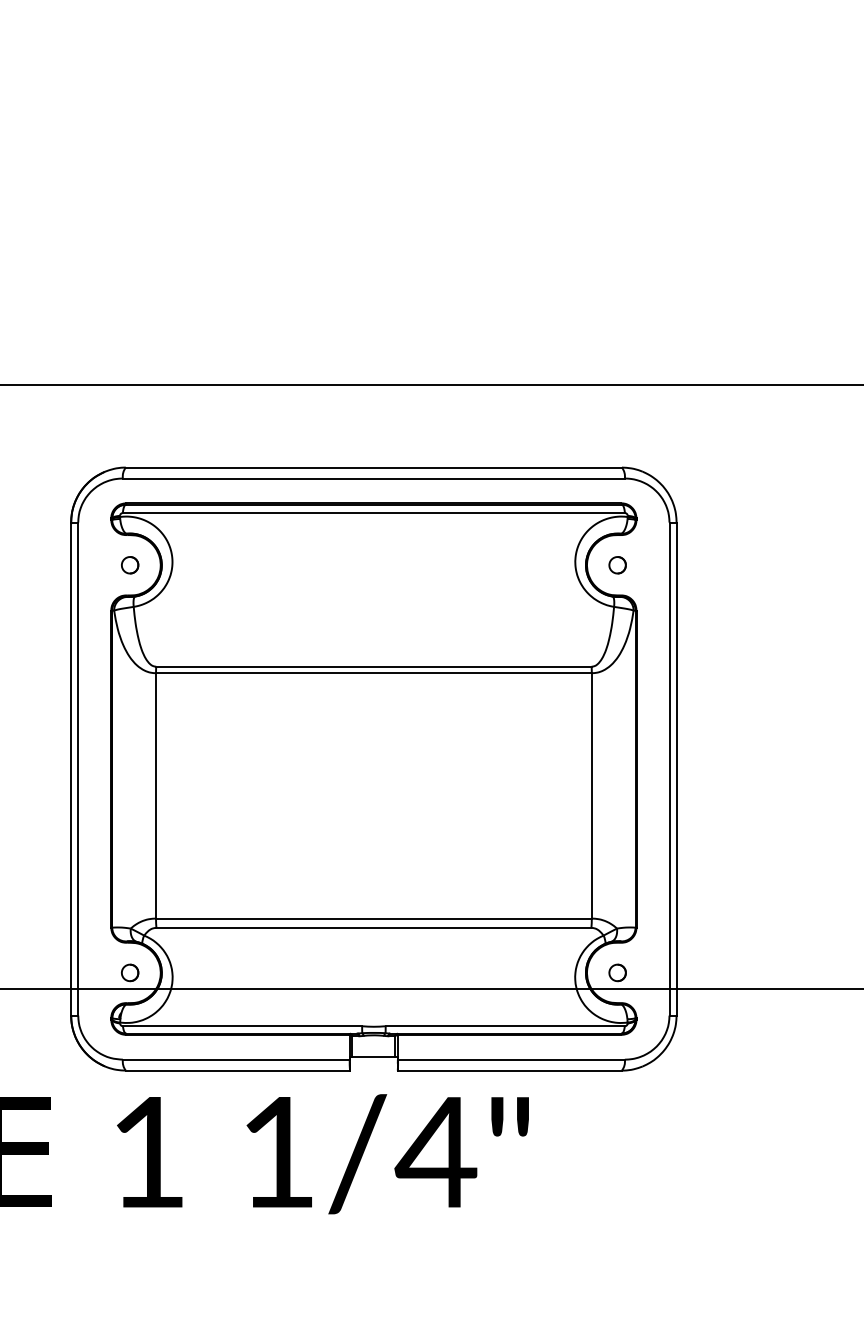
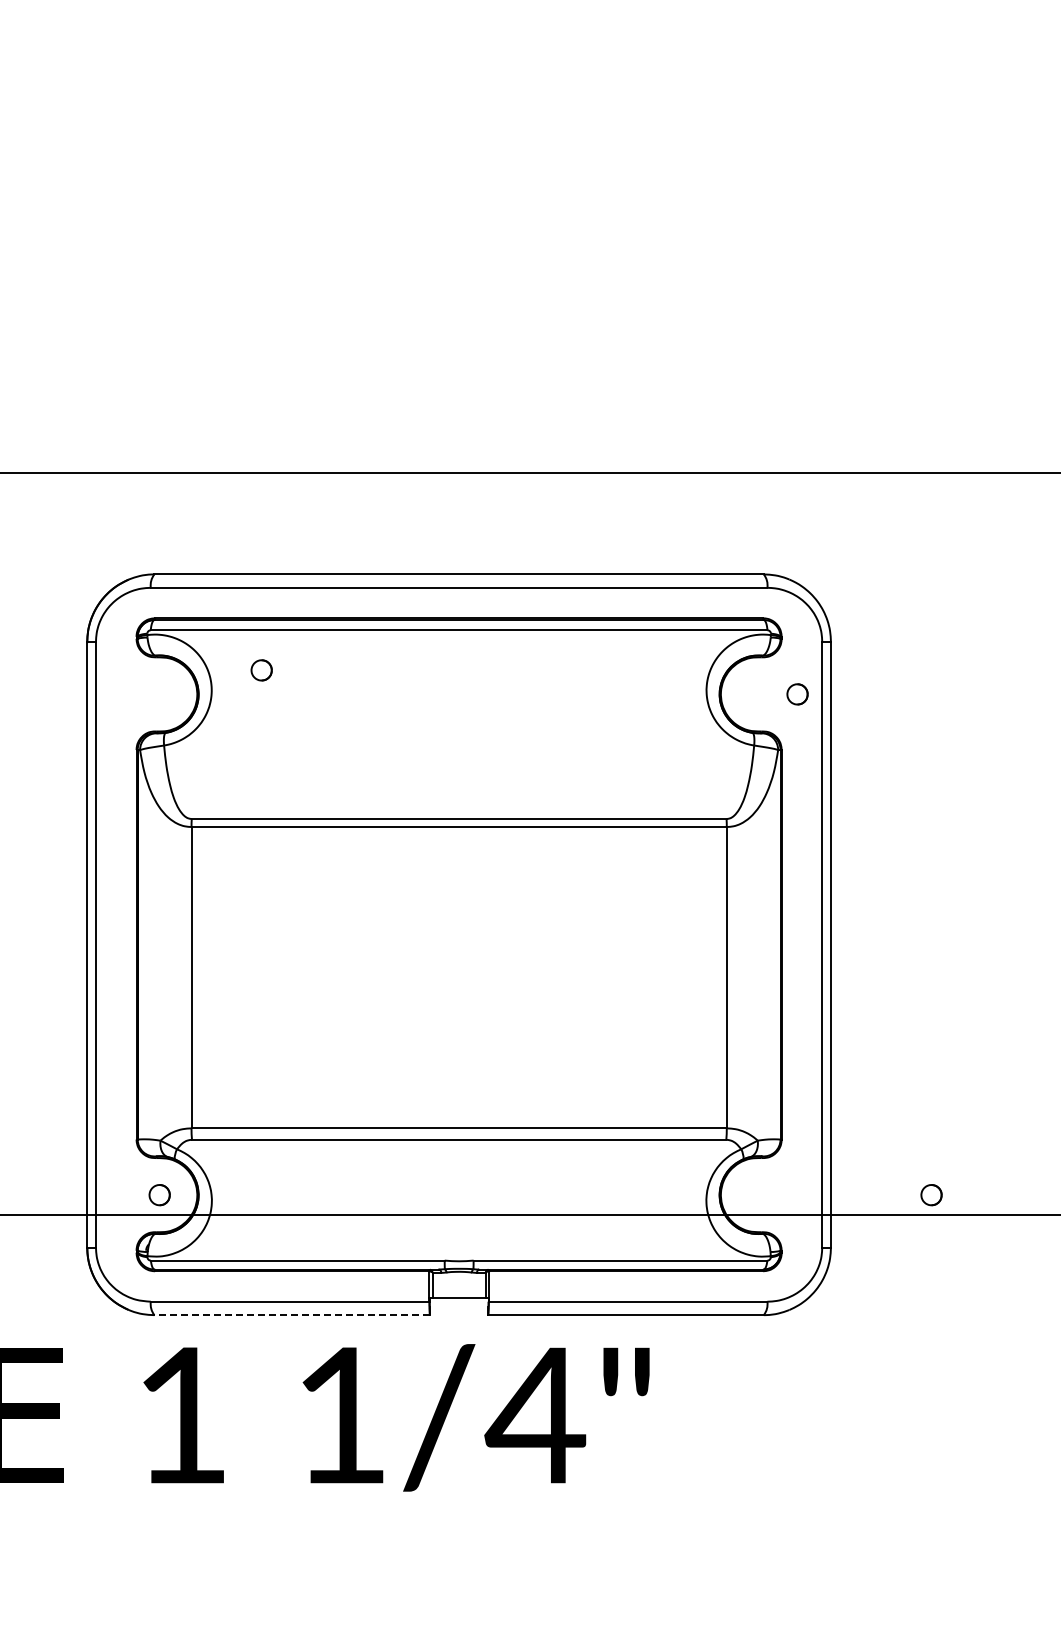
part: (129, 565) -> (261, 670), moved
part: (617, 565) -> (797, 694), moved
part: (617, 973) -> (931, 1195), moved
line: (238, 1070) -> (292, 1315), solid -> dashed

